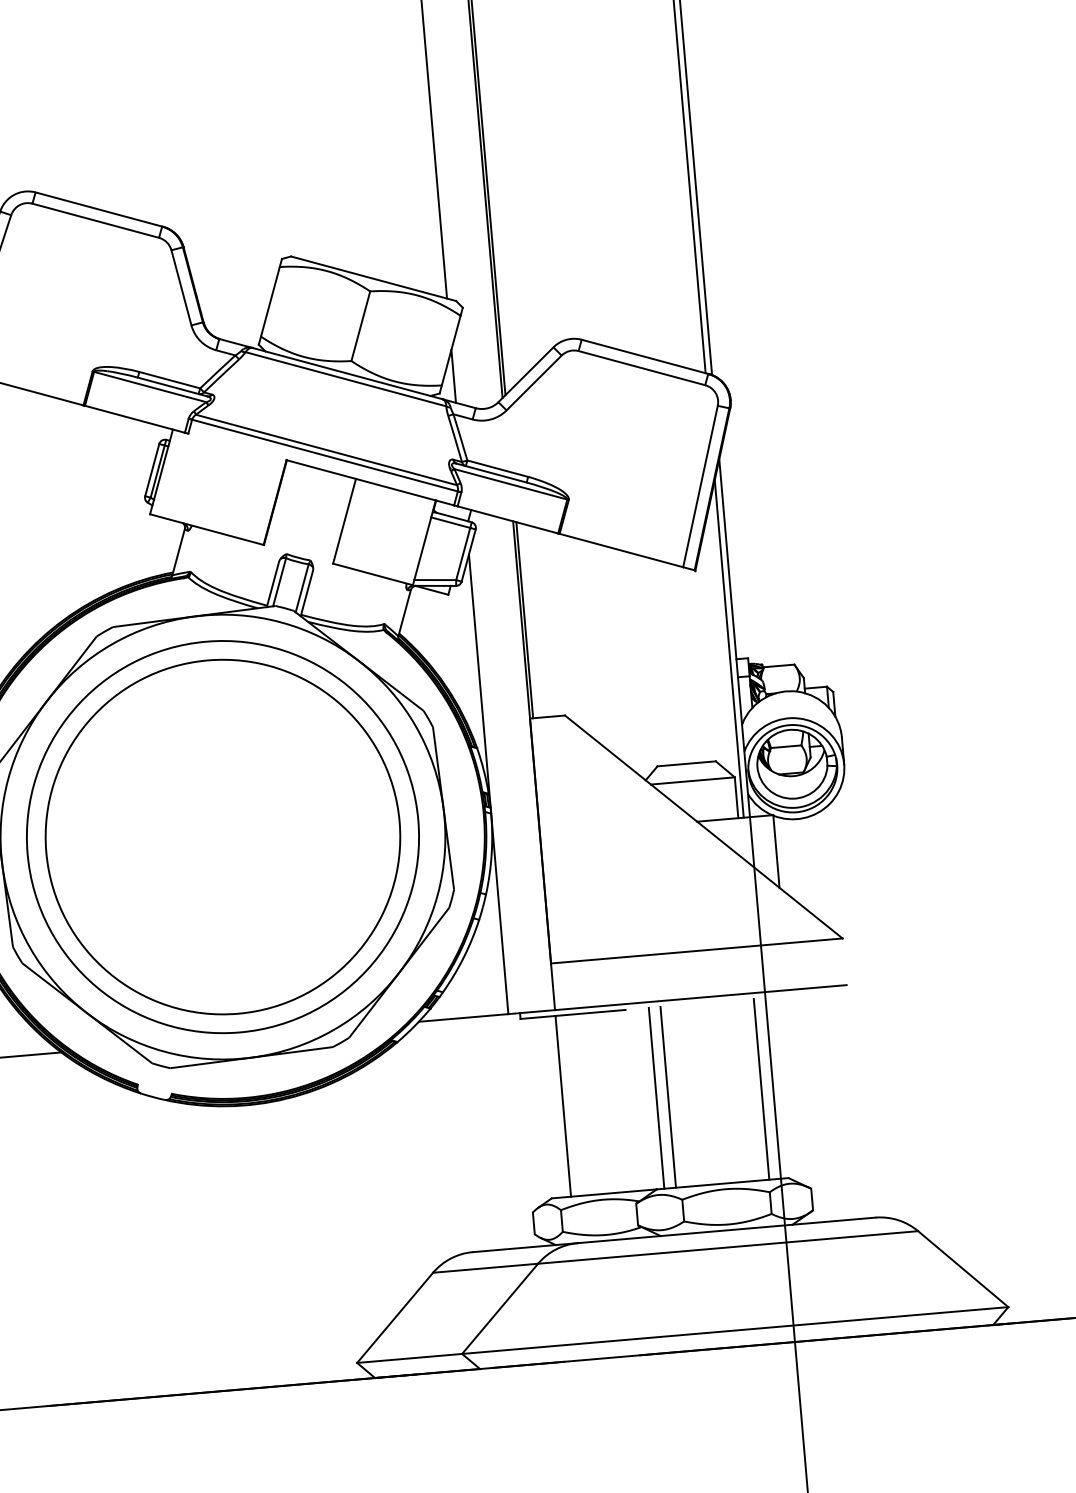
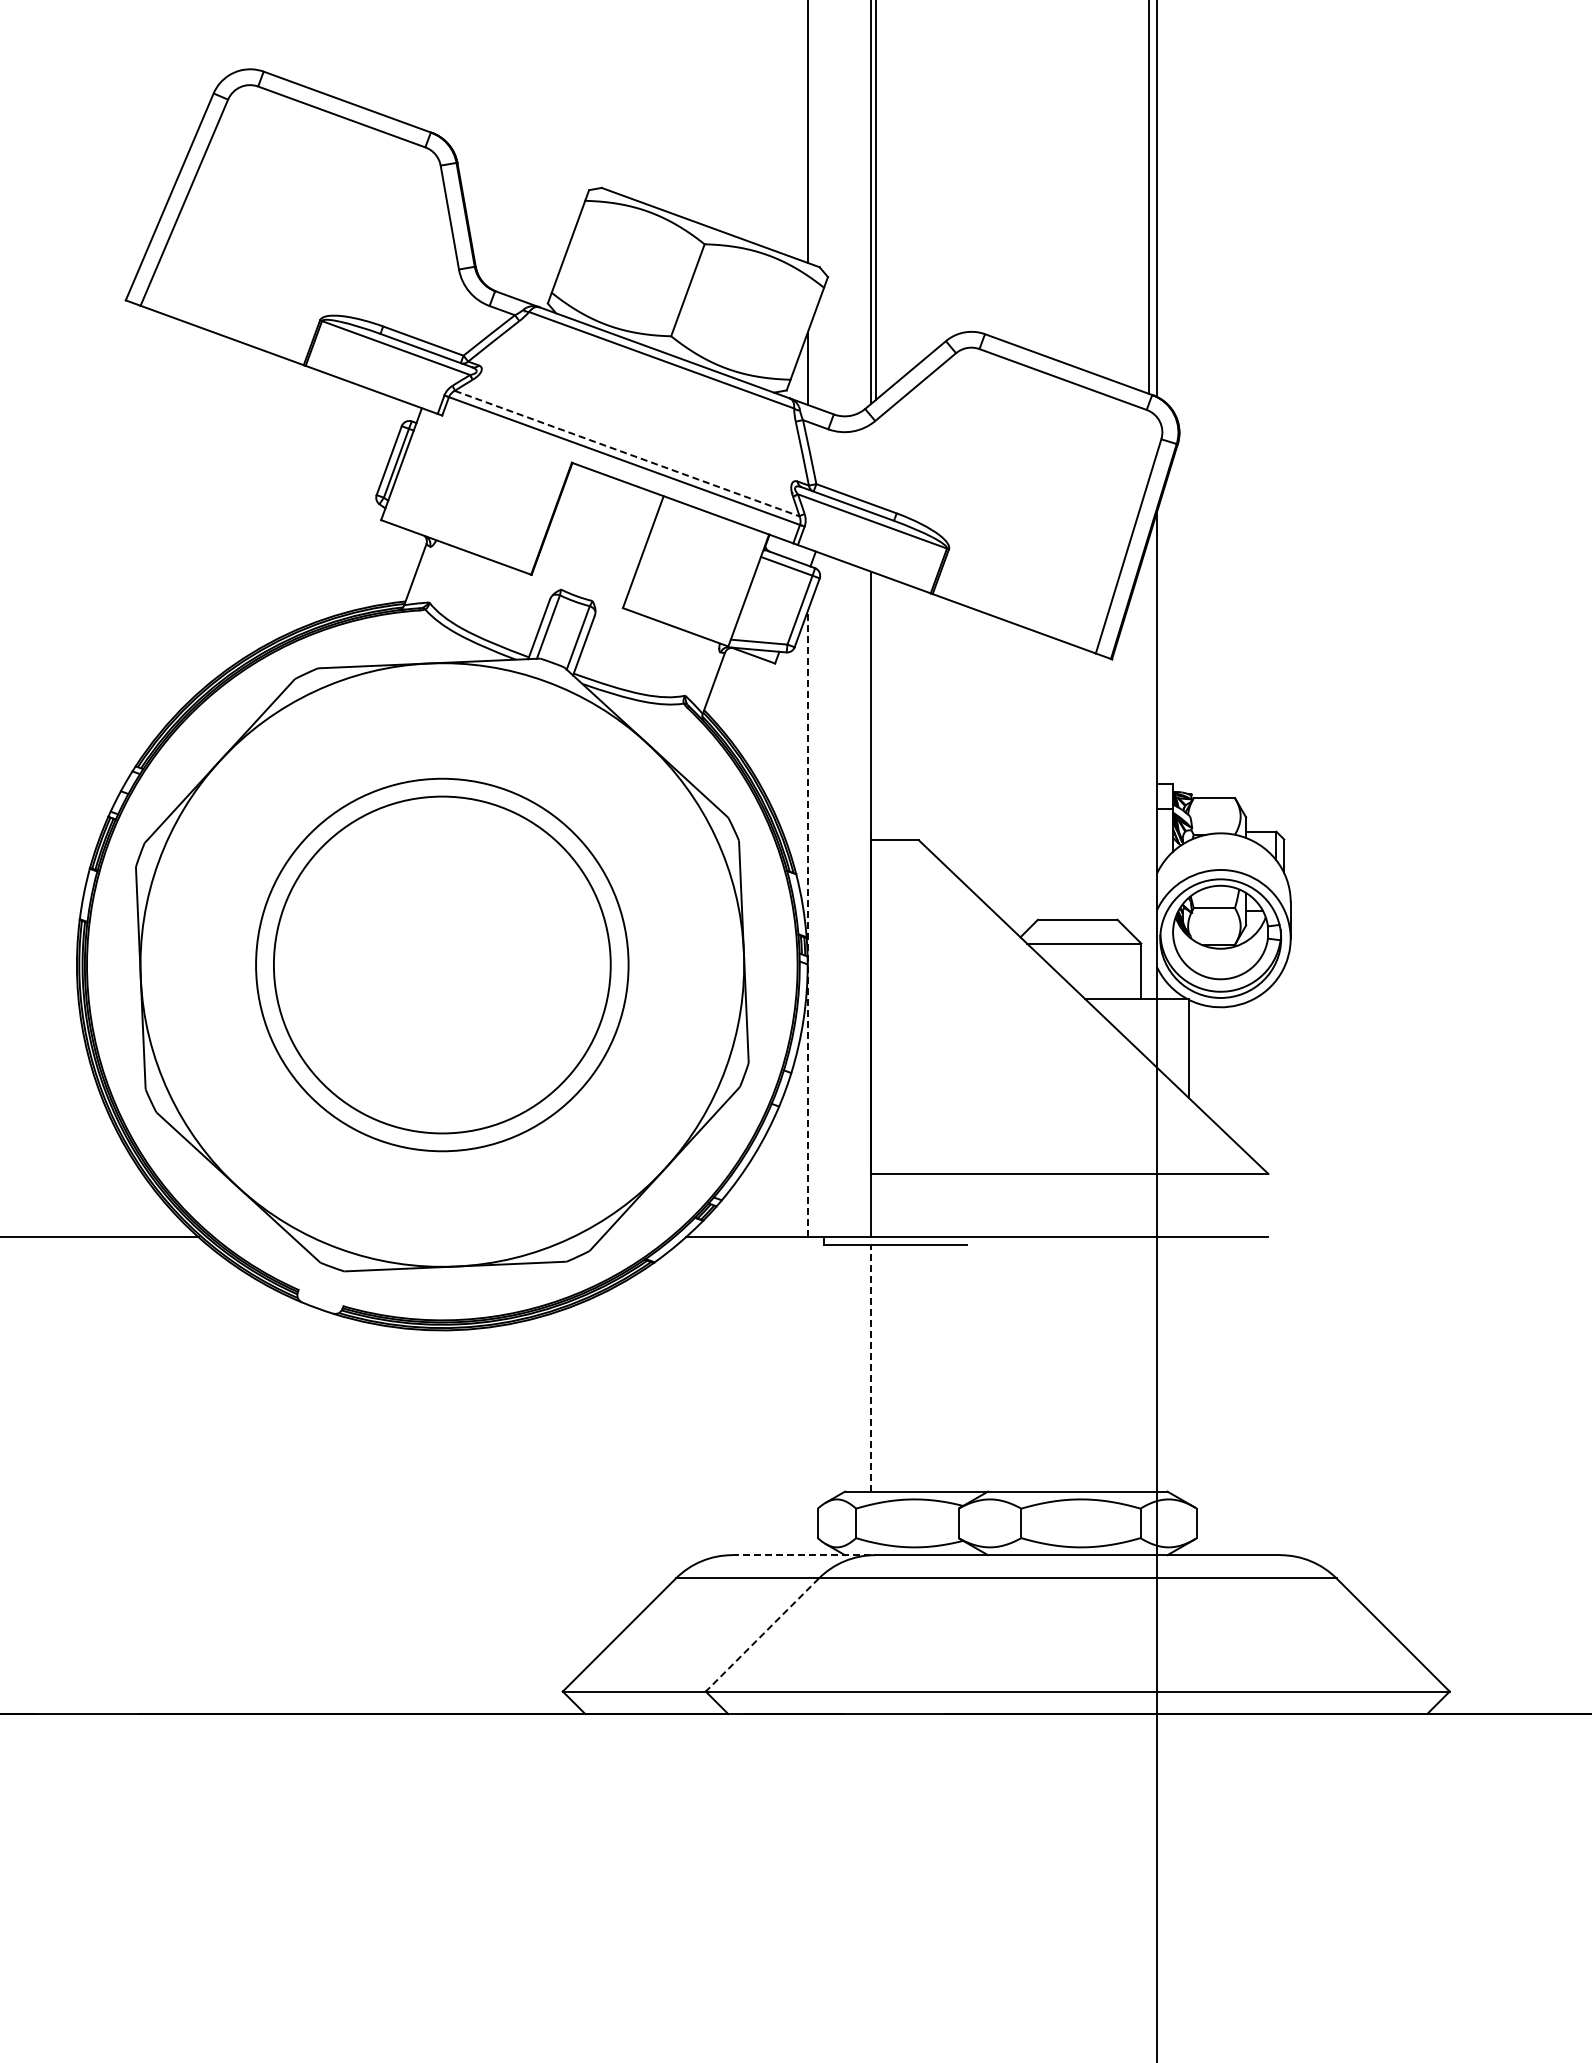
line: (326, 449) -> (627, 453), solid -> dashed
line: (524, 620) -> (875, 706), removed
line: (729, 649) -> (1148, 769), removed
line: (488, 783) -> (807, 923), solid -> dashed
circle: (222, 836) -> (441, 964), size x0.7
circle: (223, 836) -> (442, 964), size x0.7
line: (761, 1089) -> (1141, 1368), removed
line: (668, 1097) -> (1014, 1368), removed
line: (656, 1098) -> (998, 1368), removed
line: (563, 1106) -> (871, 1368), solid -> dashed
line: (526, 1247) -> (804, 1555), solid -> dashed
line: (500, 1309) -> (762, 1635), solid -> dashed

